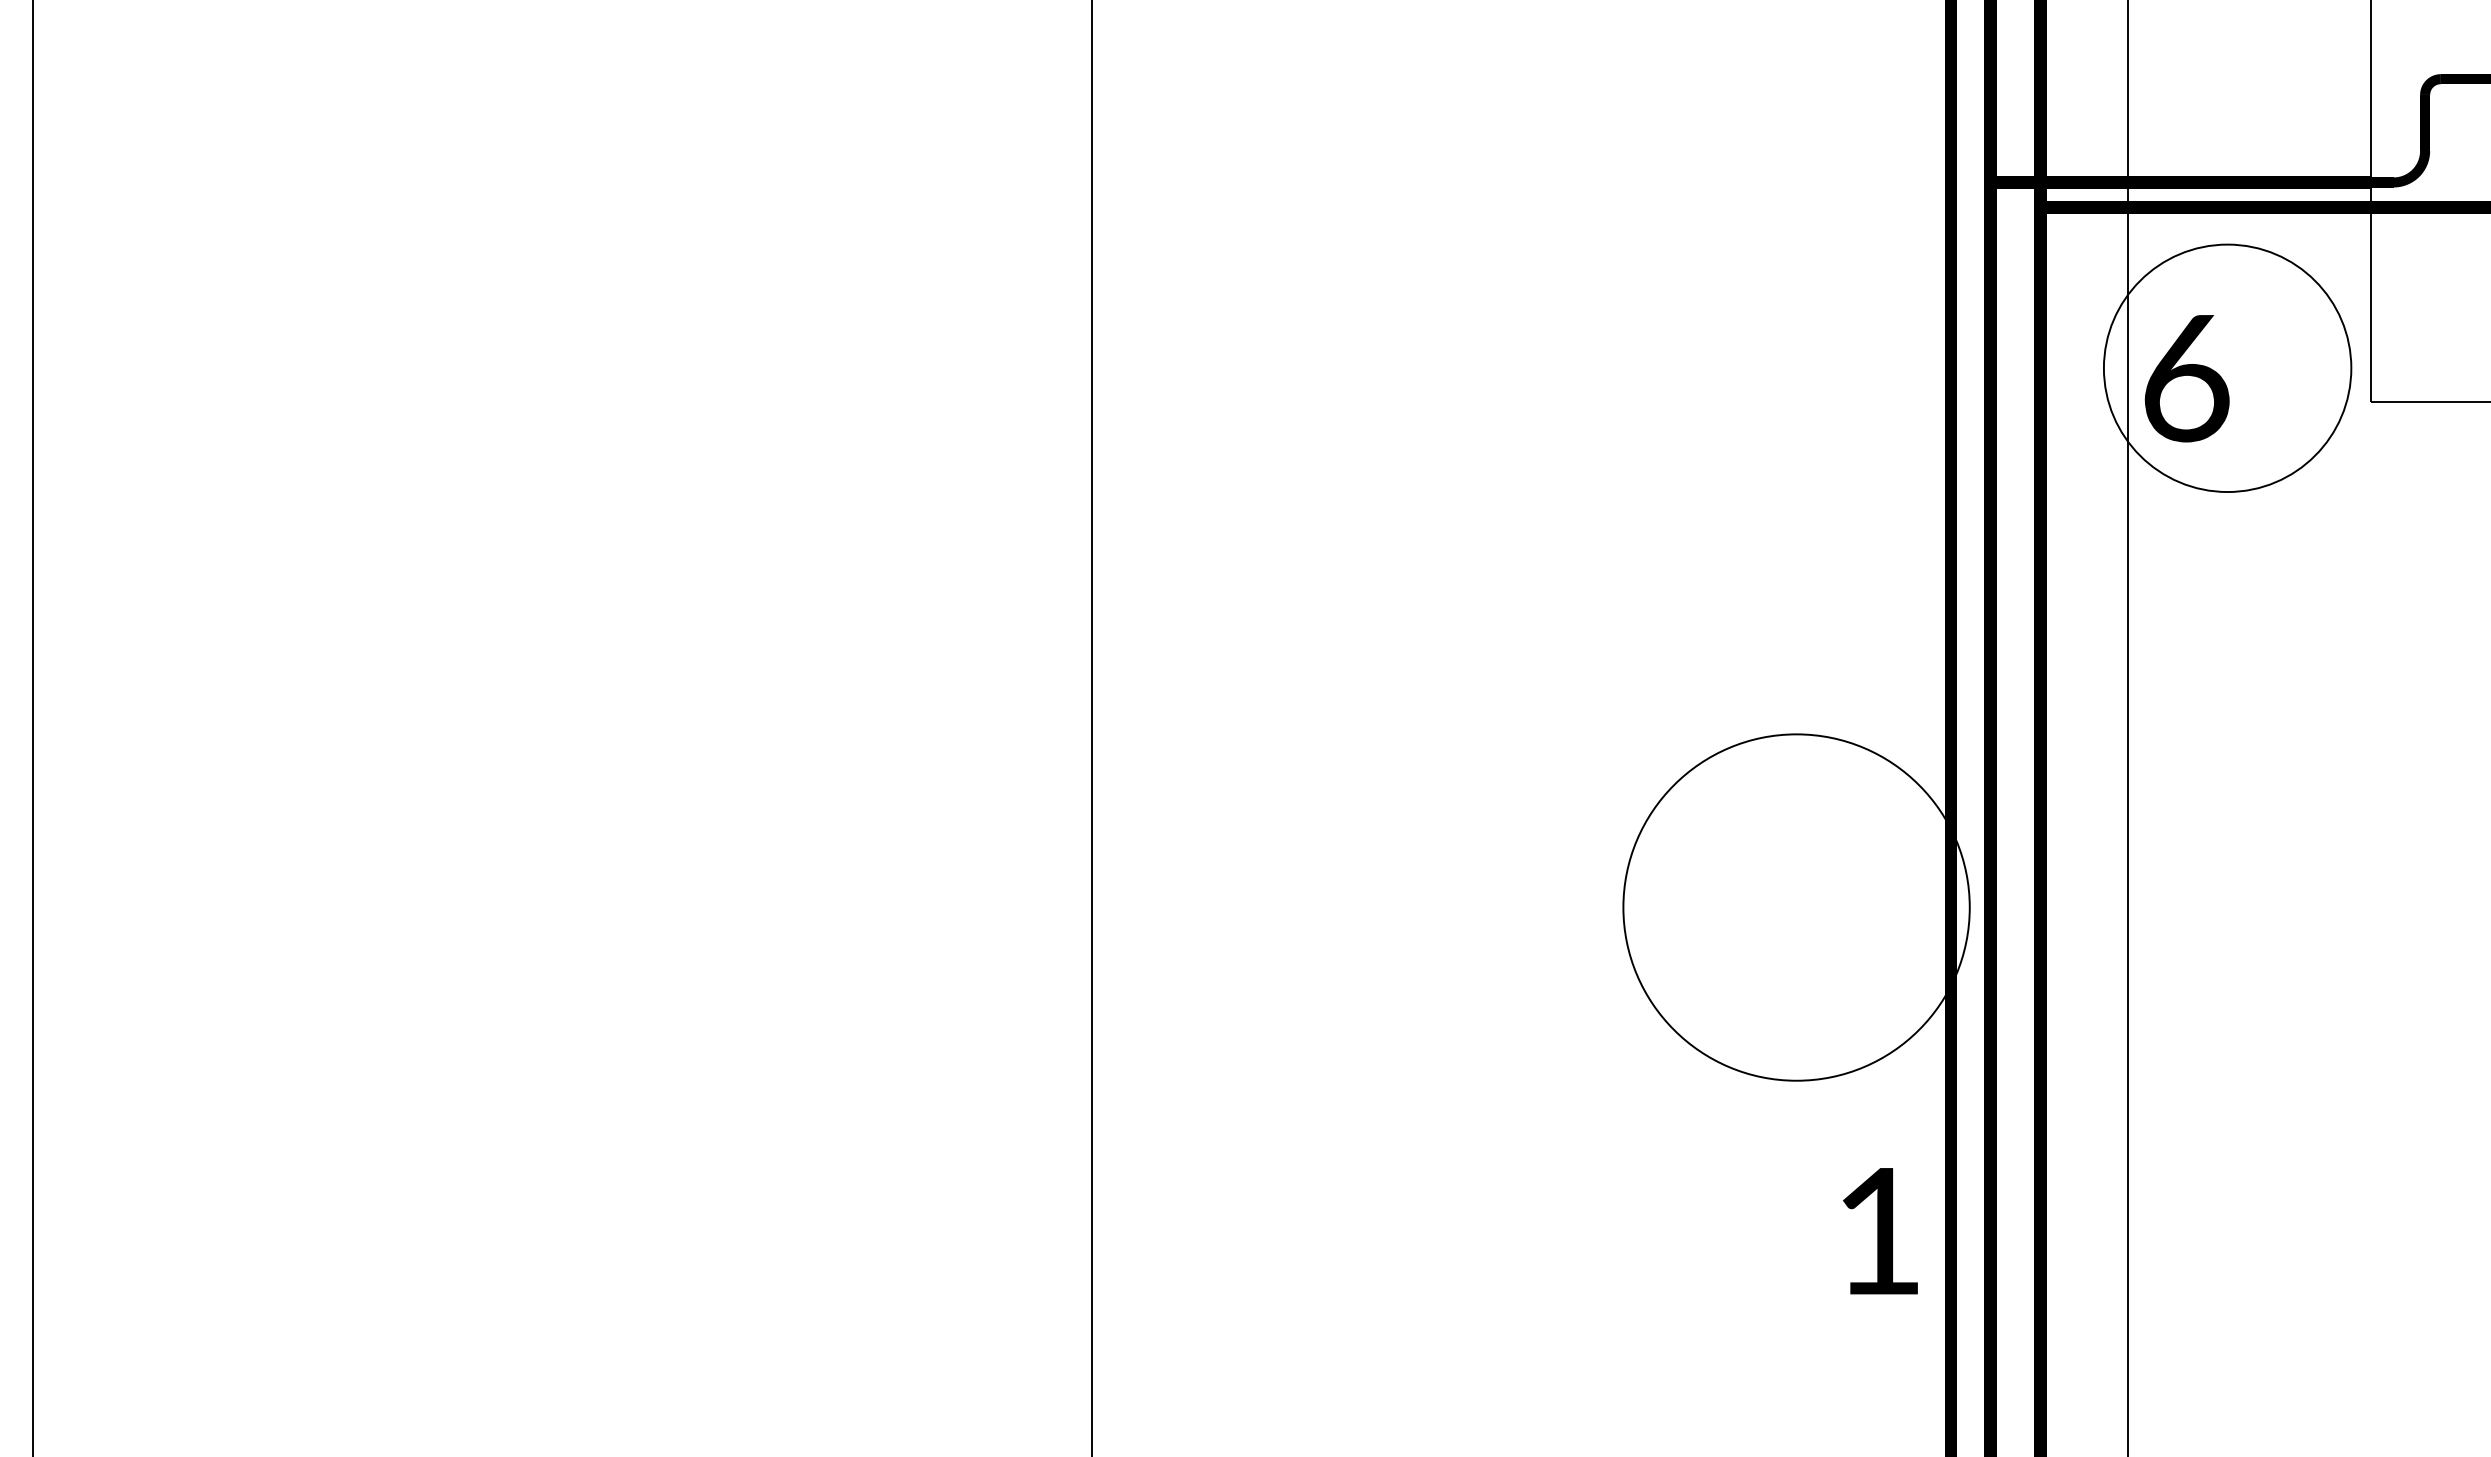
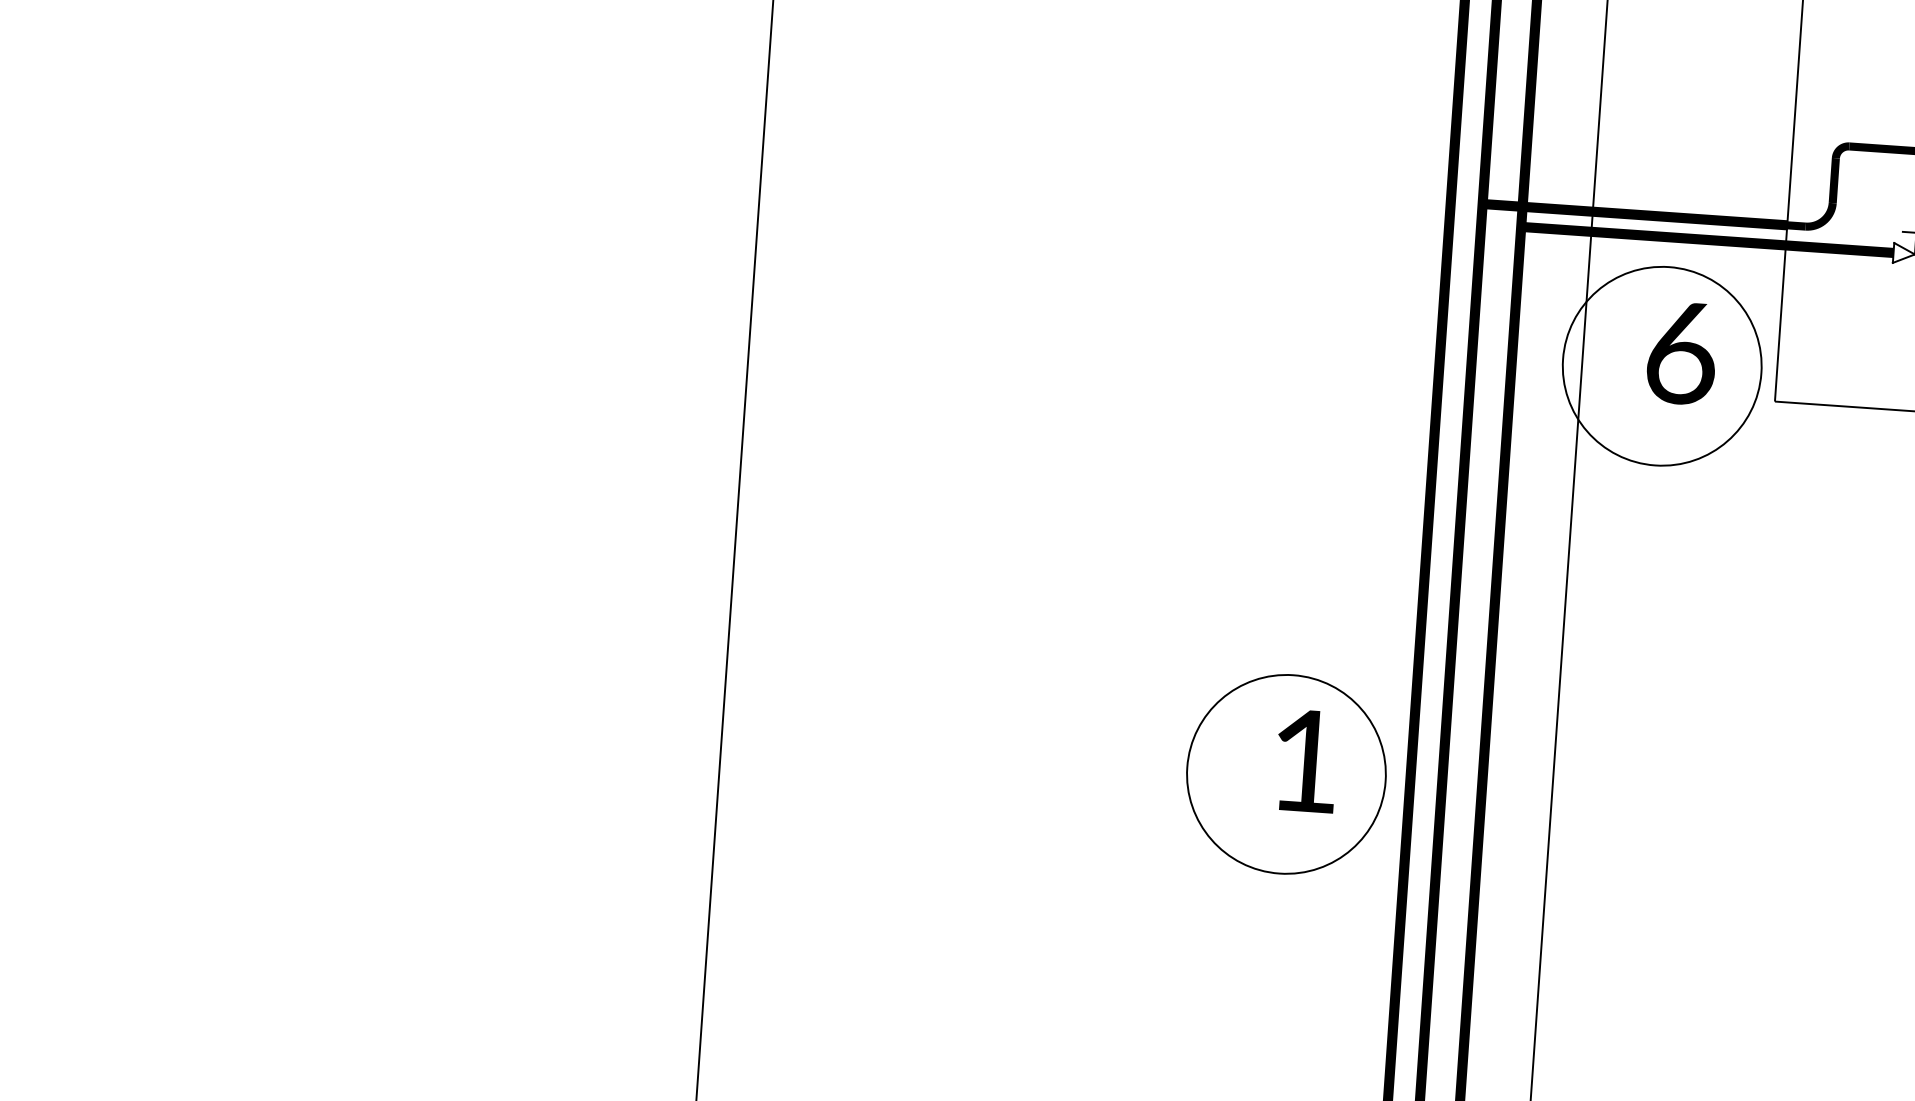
text: (2186, 378) -> (1681, 353), moved
circle: (1796, 907) -> (1286, 774), size x0.71
text: (1880, 1231) -> (1306, 761), moved

